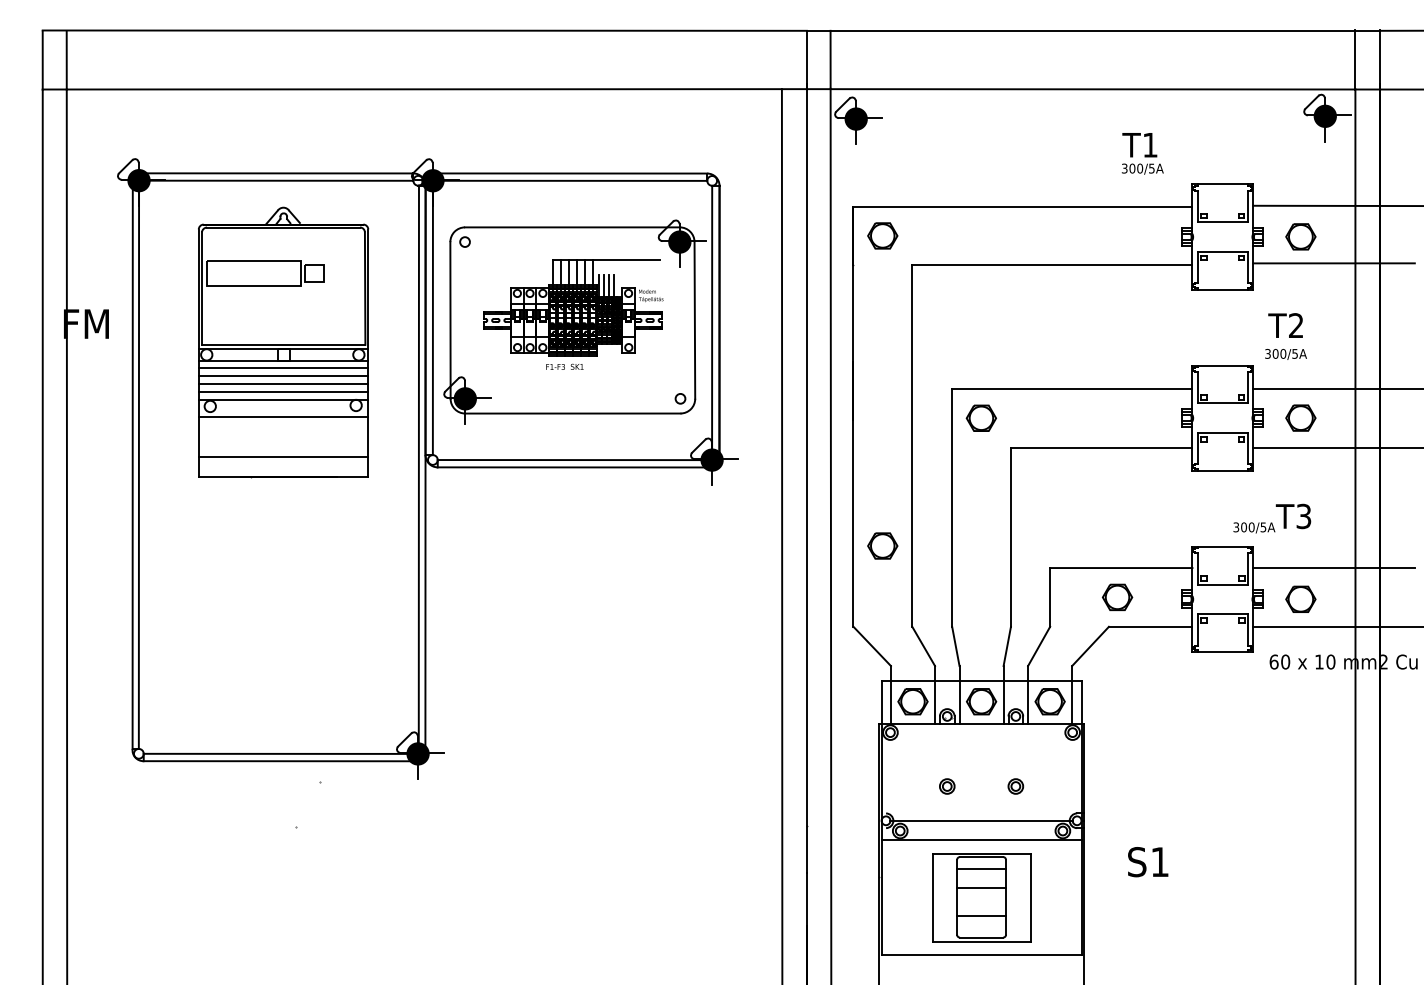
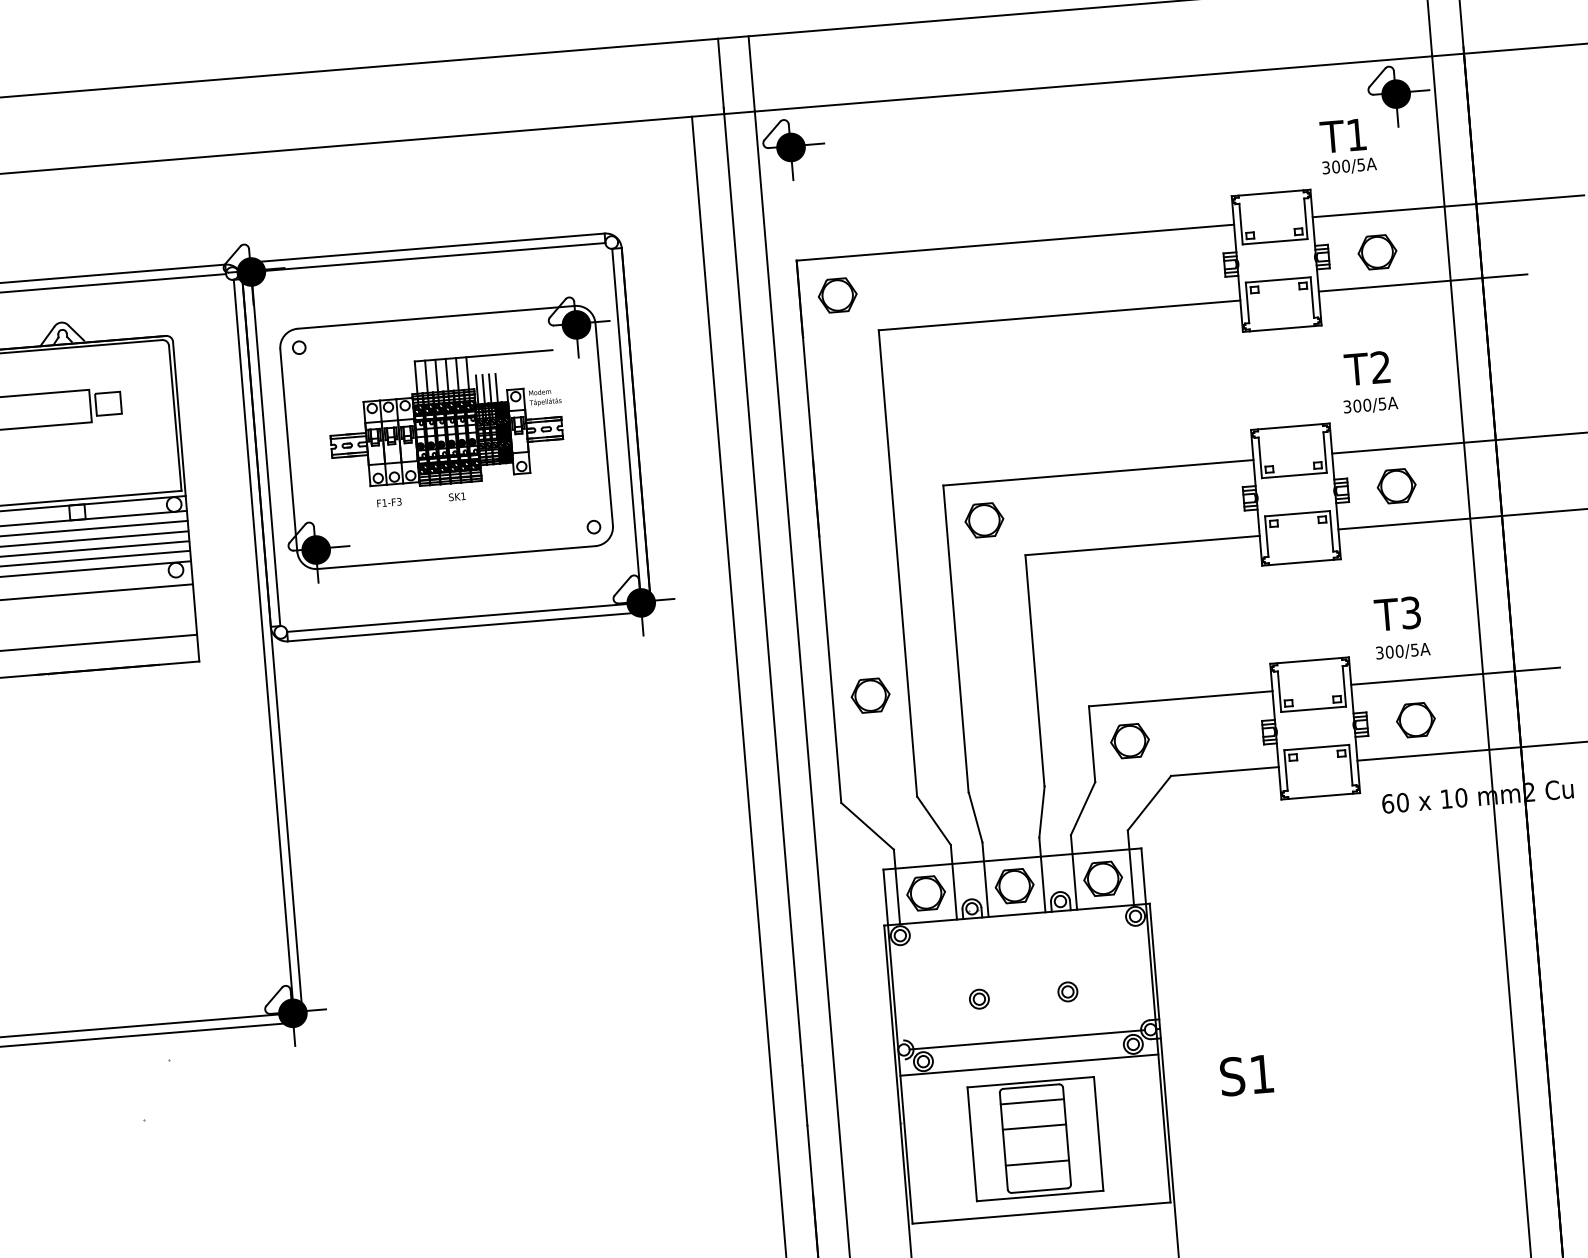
text: (1142, 153) -> (1347, 146), moved
text: (555, 366) -> (389, 501), moved
text: (1254, 527) -> (1403, 651), moved
part: (1117, 597) -> (1130, 741), moved

